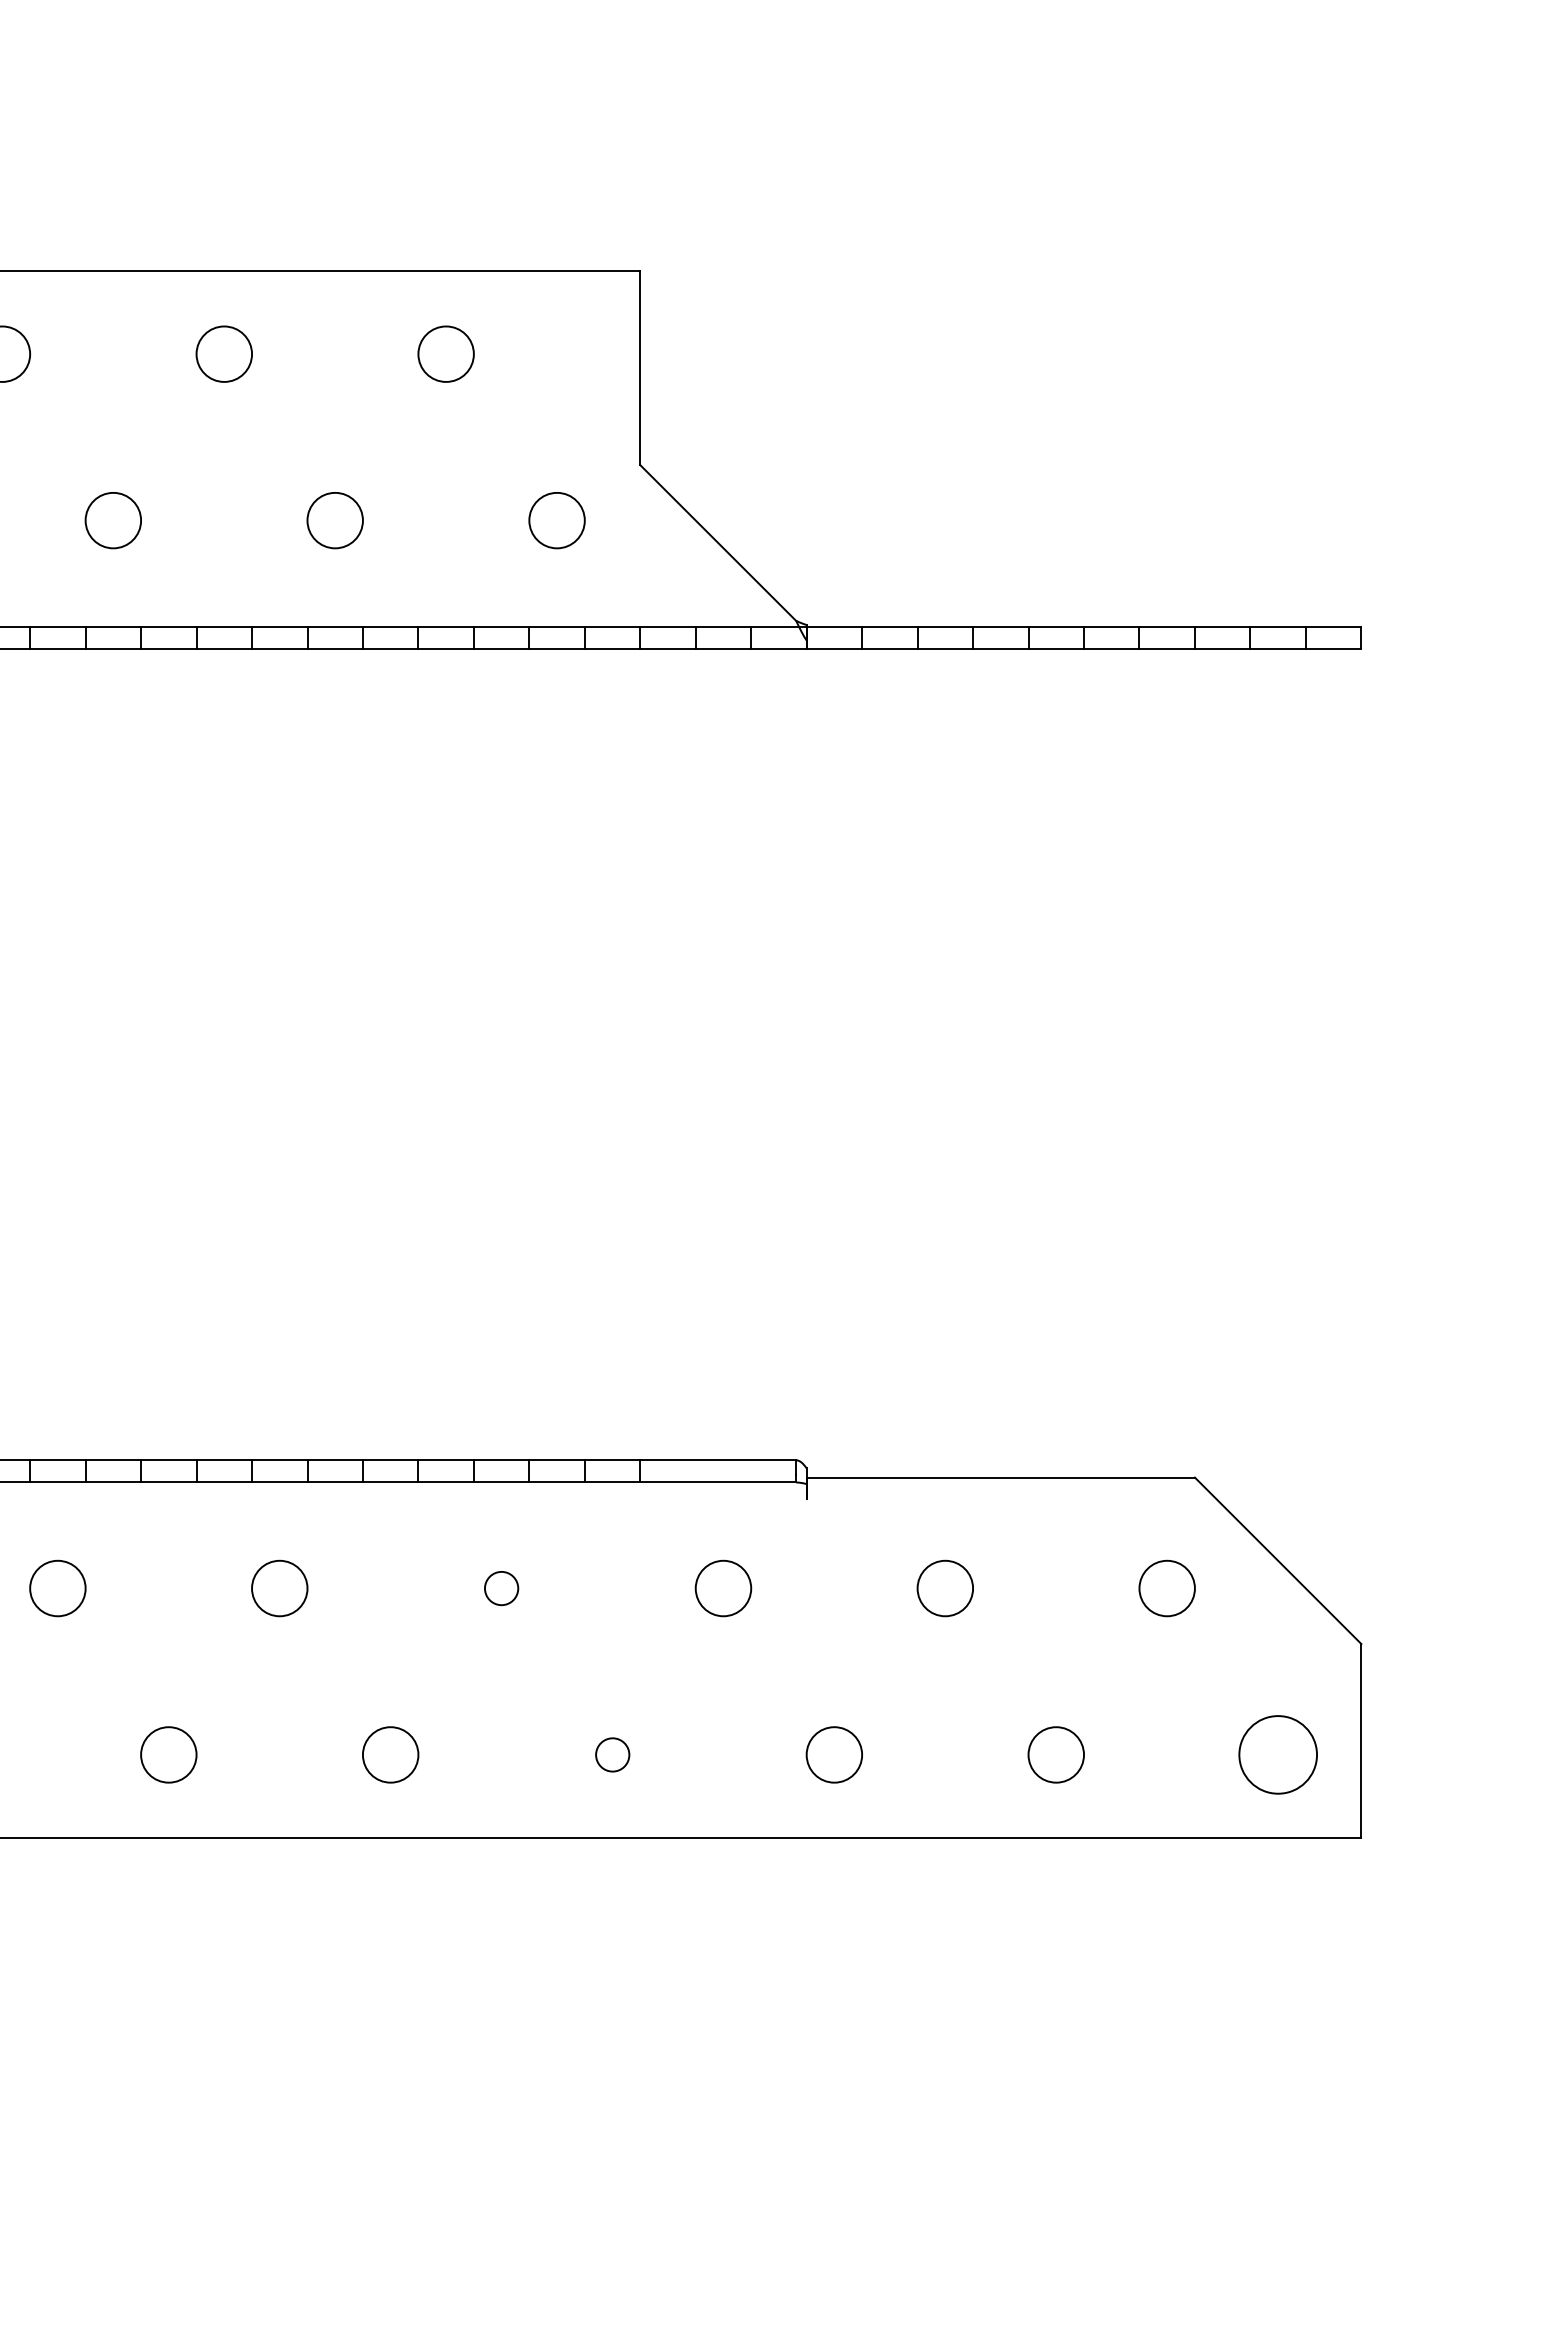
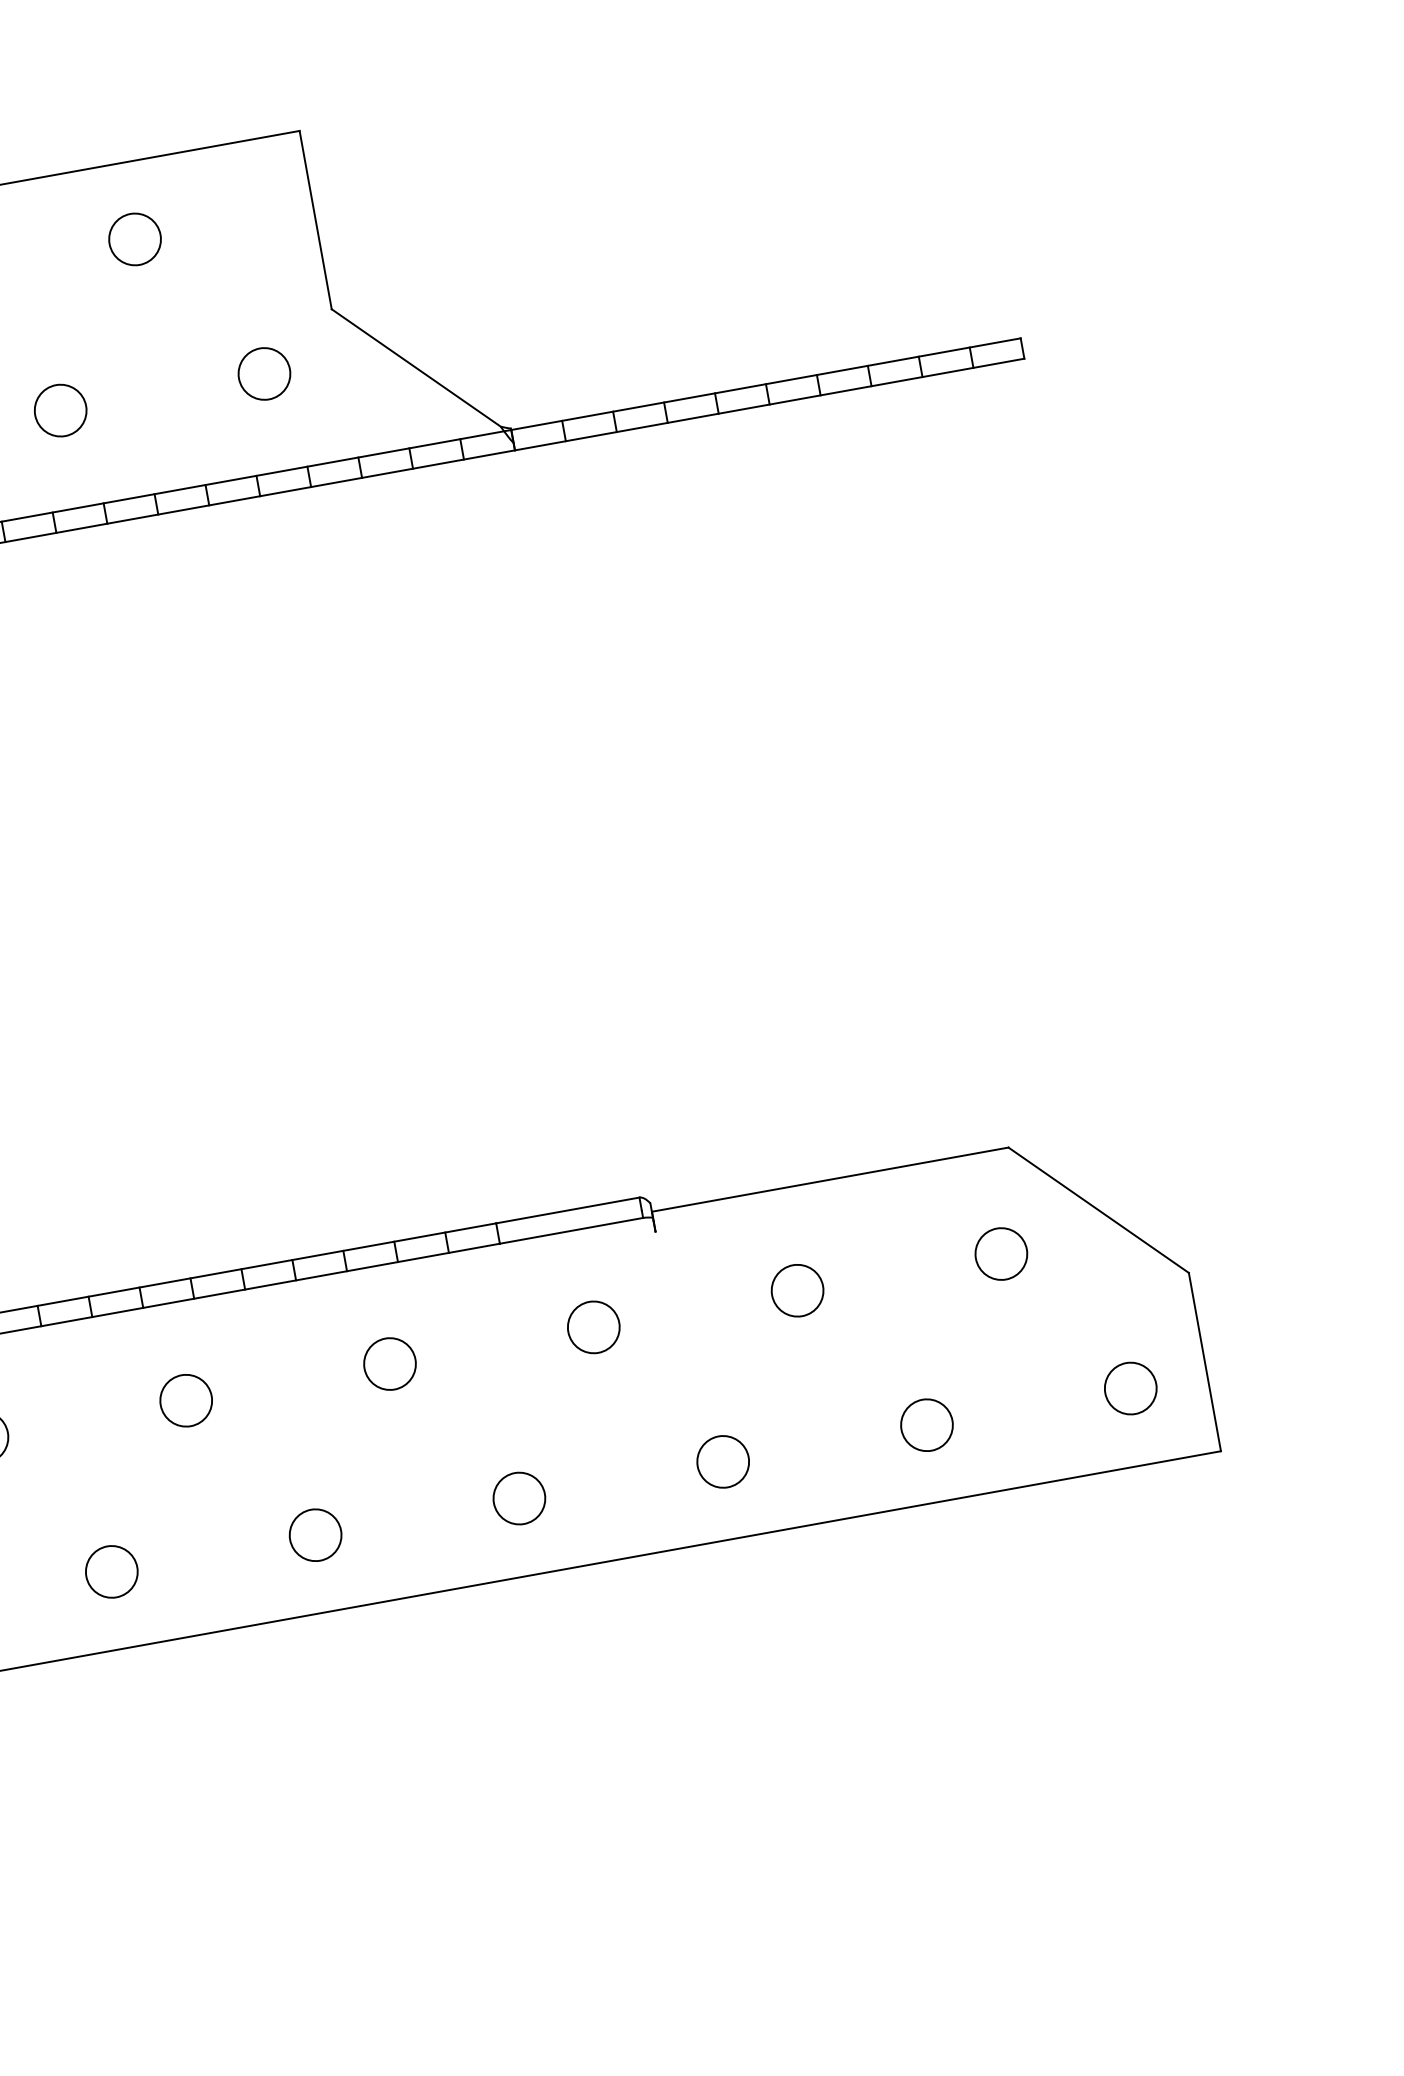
circle: (501, 1588) -> (389, 1364), size x1.67
circle: (612, 1754) -> (519, 1498), size x1.67
circle: (1277, 1754) -> (1130, 1388), size x0.71

